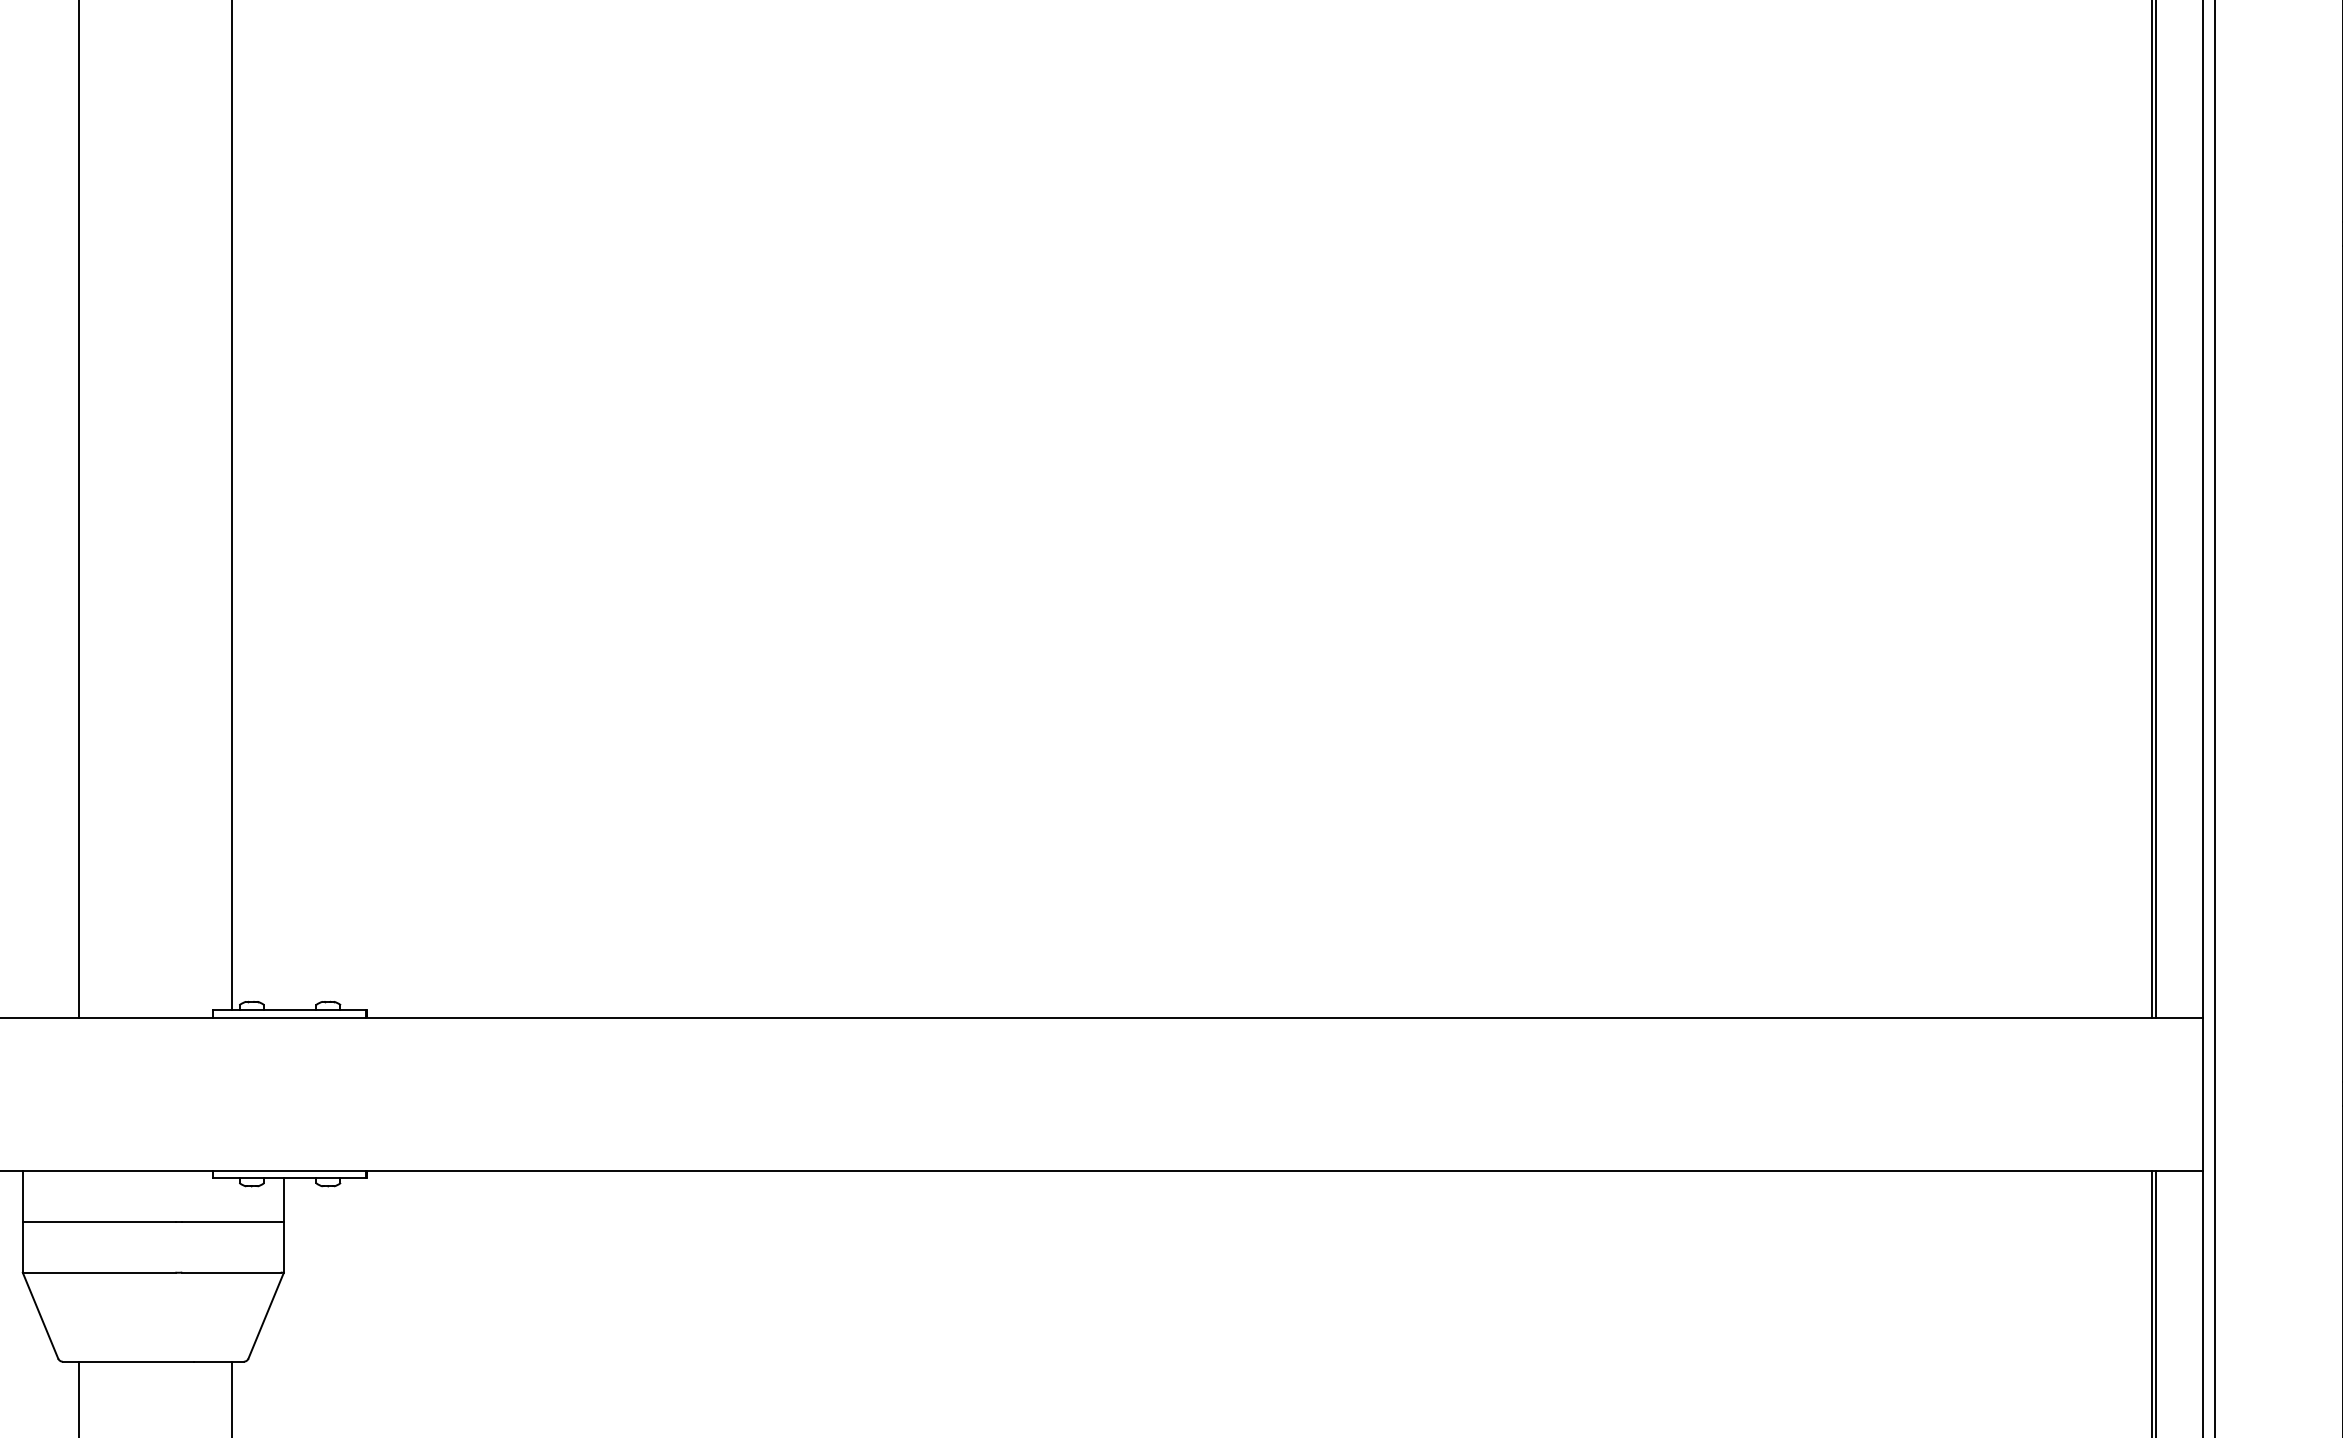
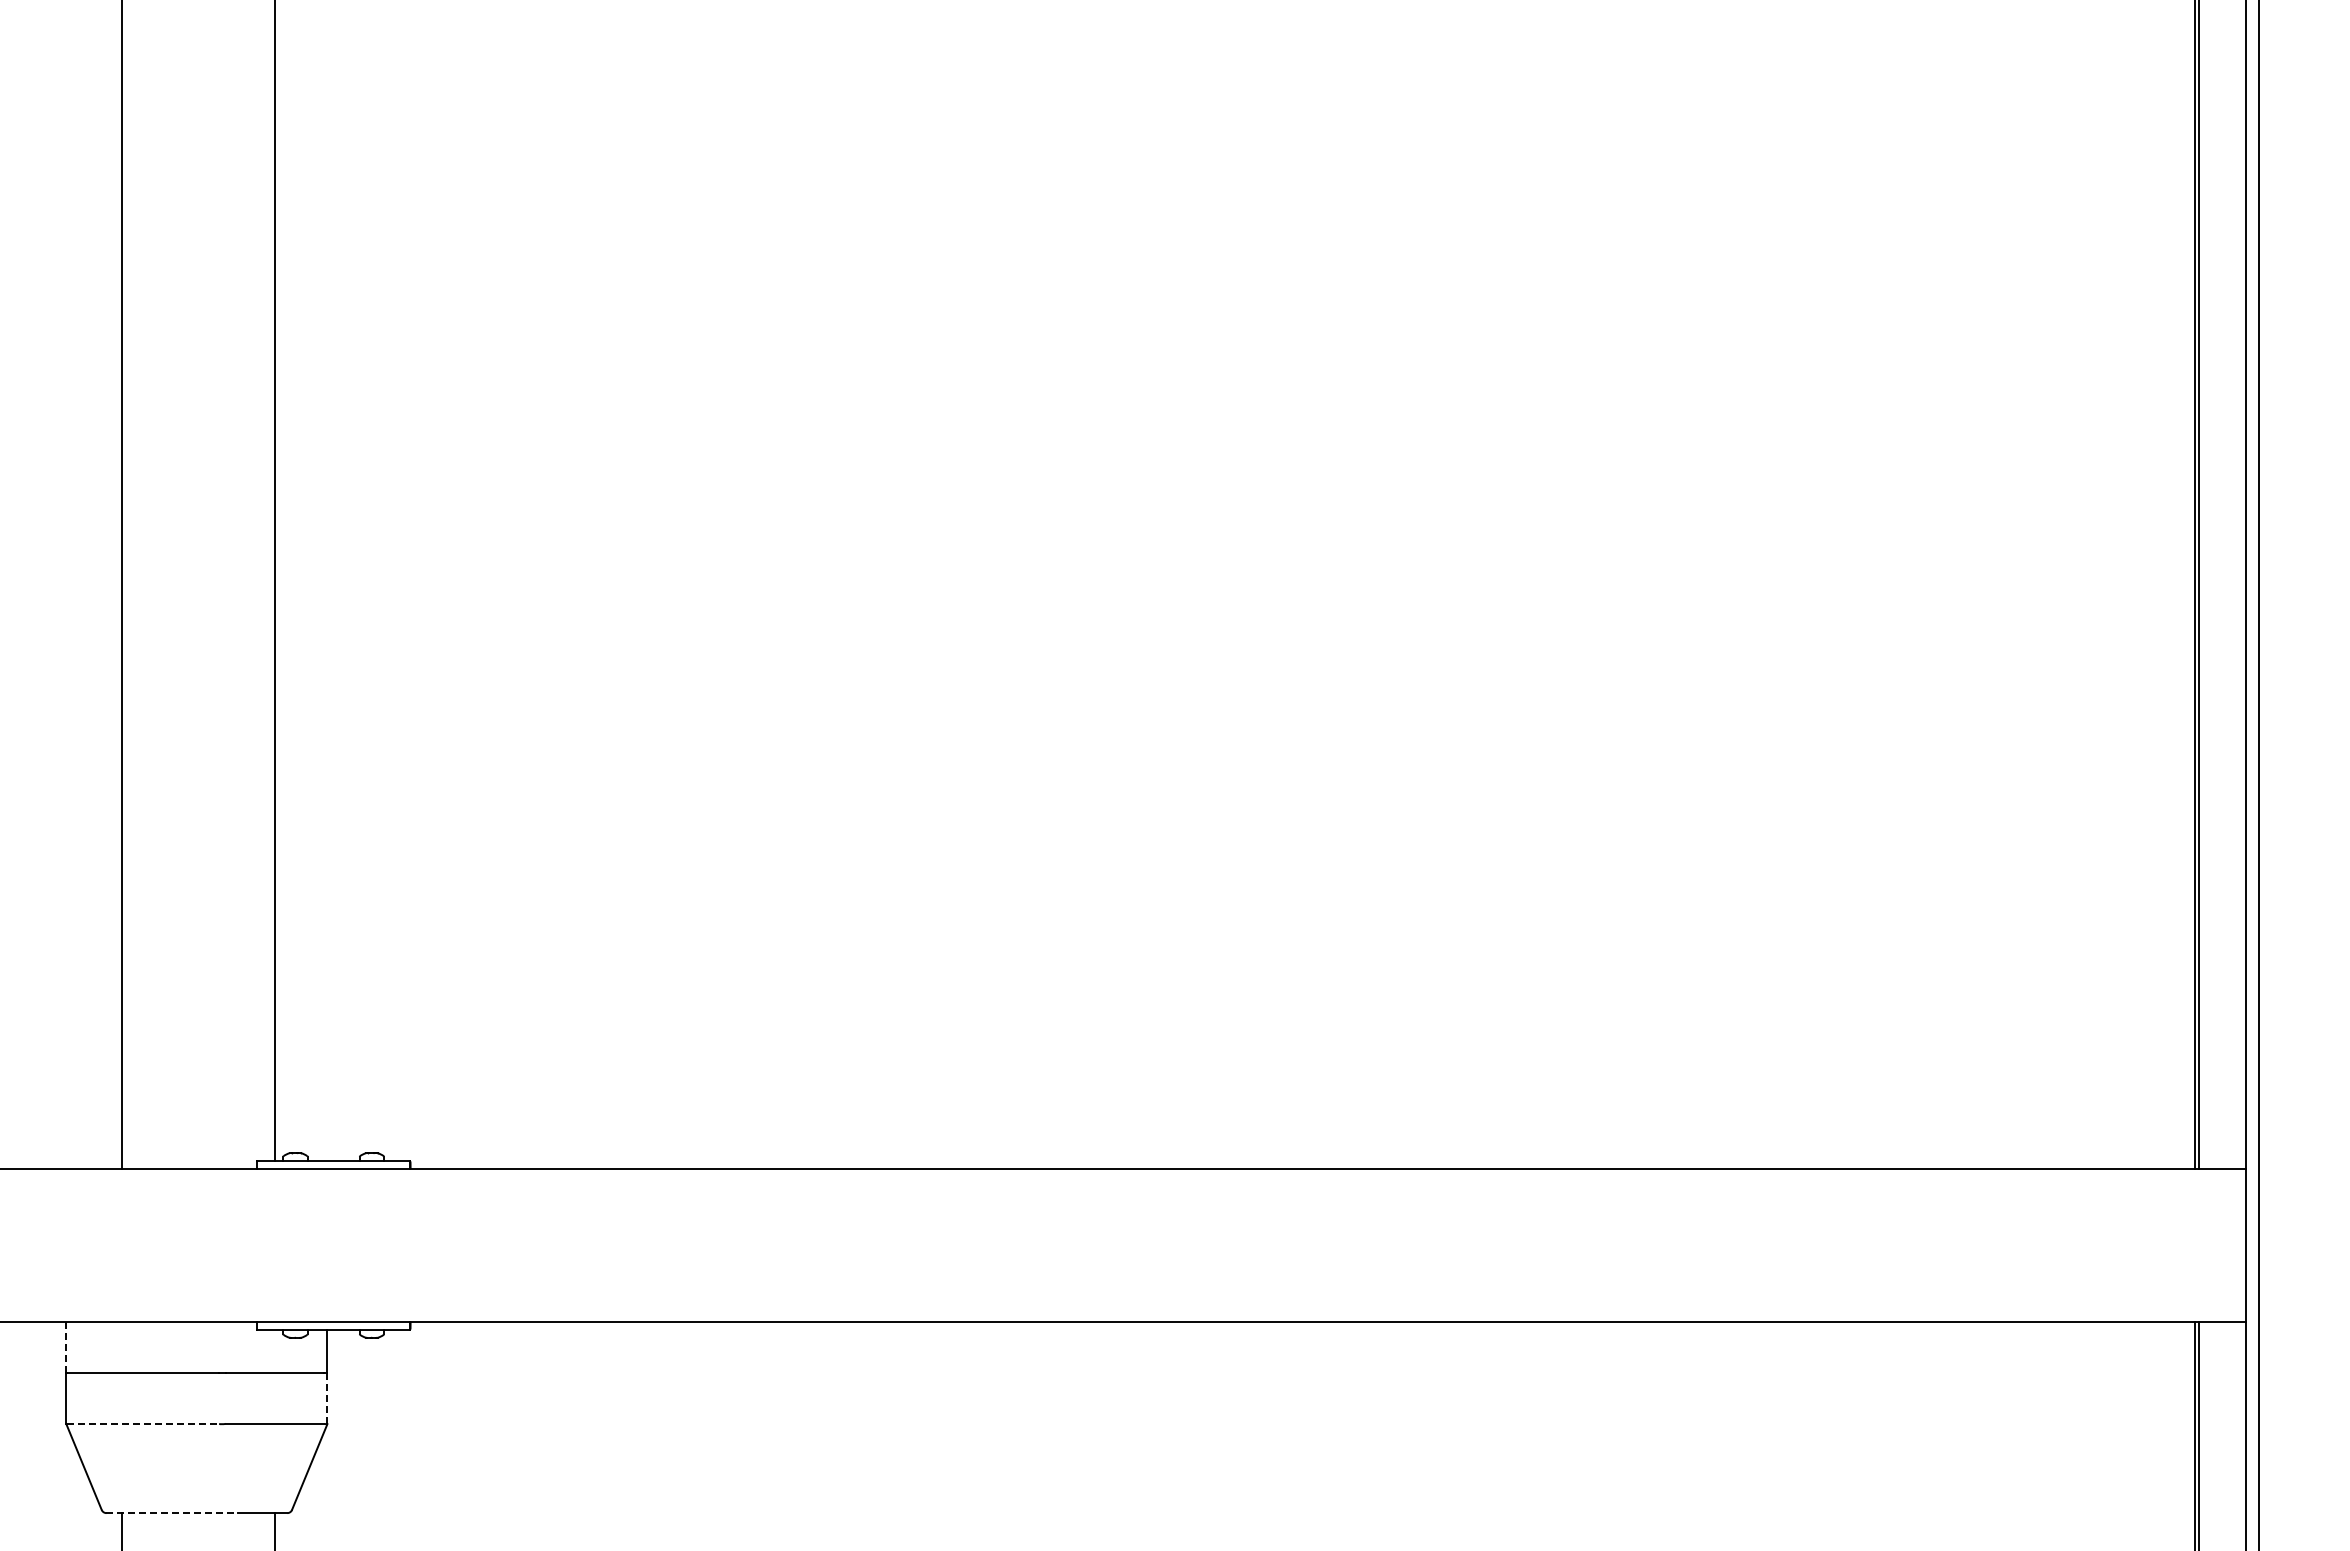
line: (22, 1196) -> (66, 1347), solid -> dashed
line: (283, 1247) -> (327, 1398), solid -> dashed
line: (99, 1272) -> (143, 1423), solid -> dashed
line: (128, 1362) -> (172, 1513), solid -> dashed

